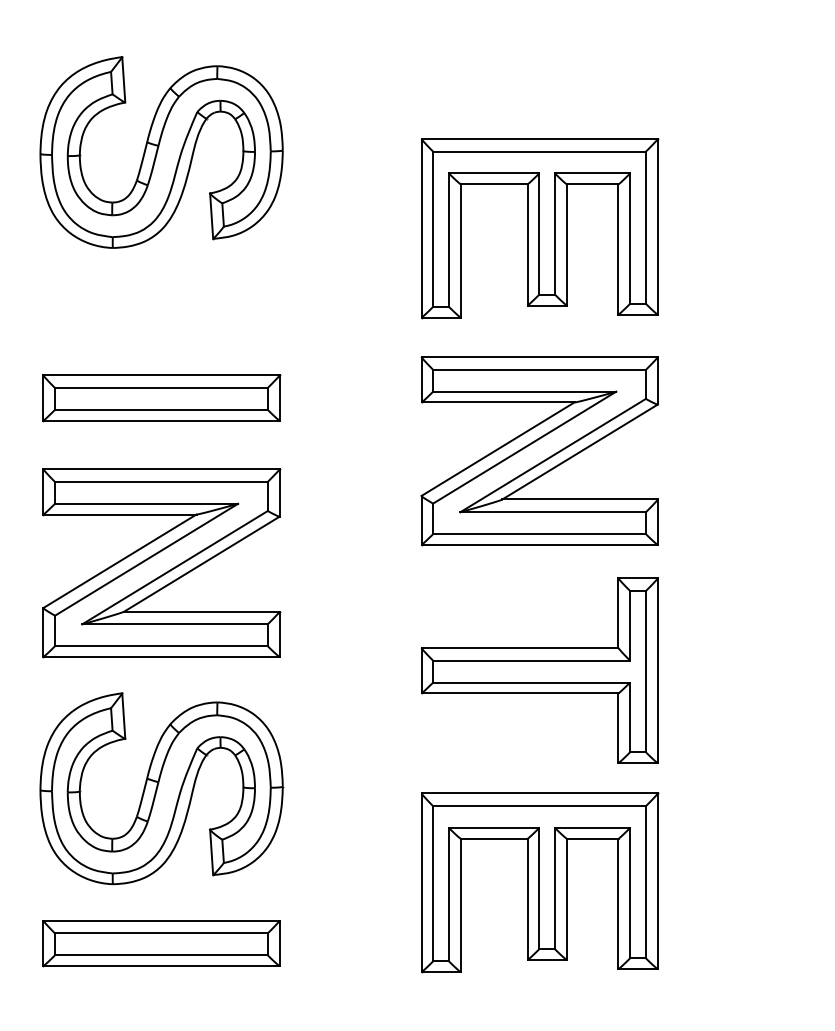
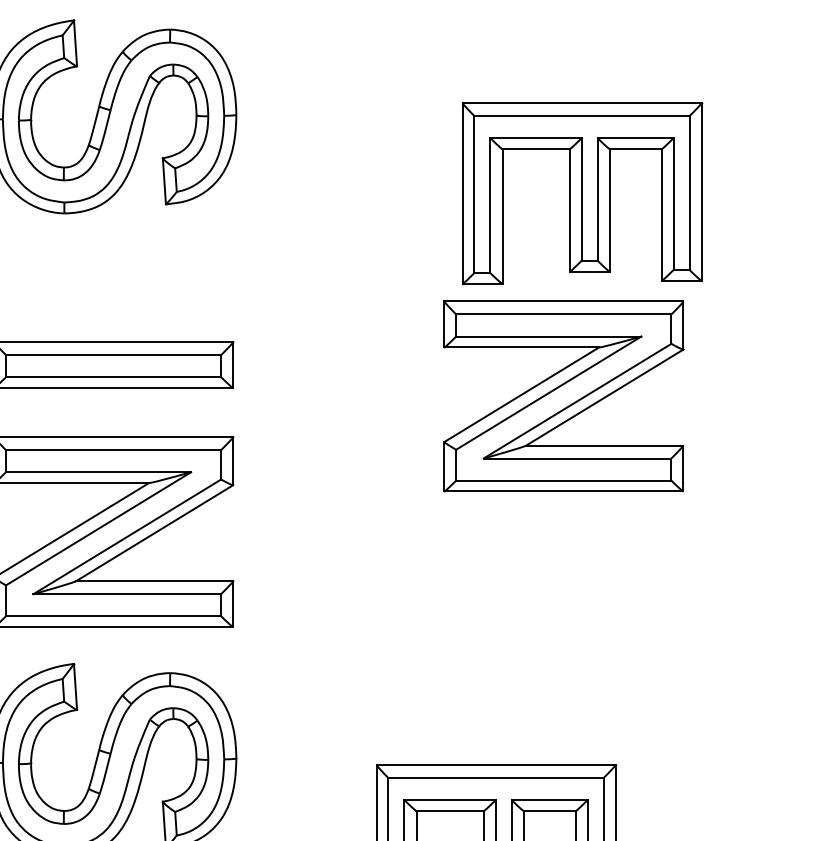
part: (540, 228) -> (582, 193), moved
part: (539, 451) -> (563, 397), moved
part: (539, 670) -> (495, 640), removed

